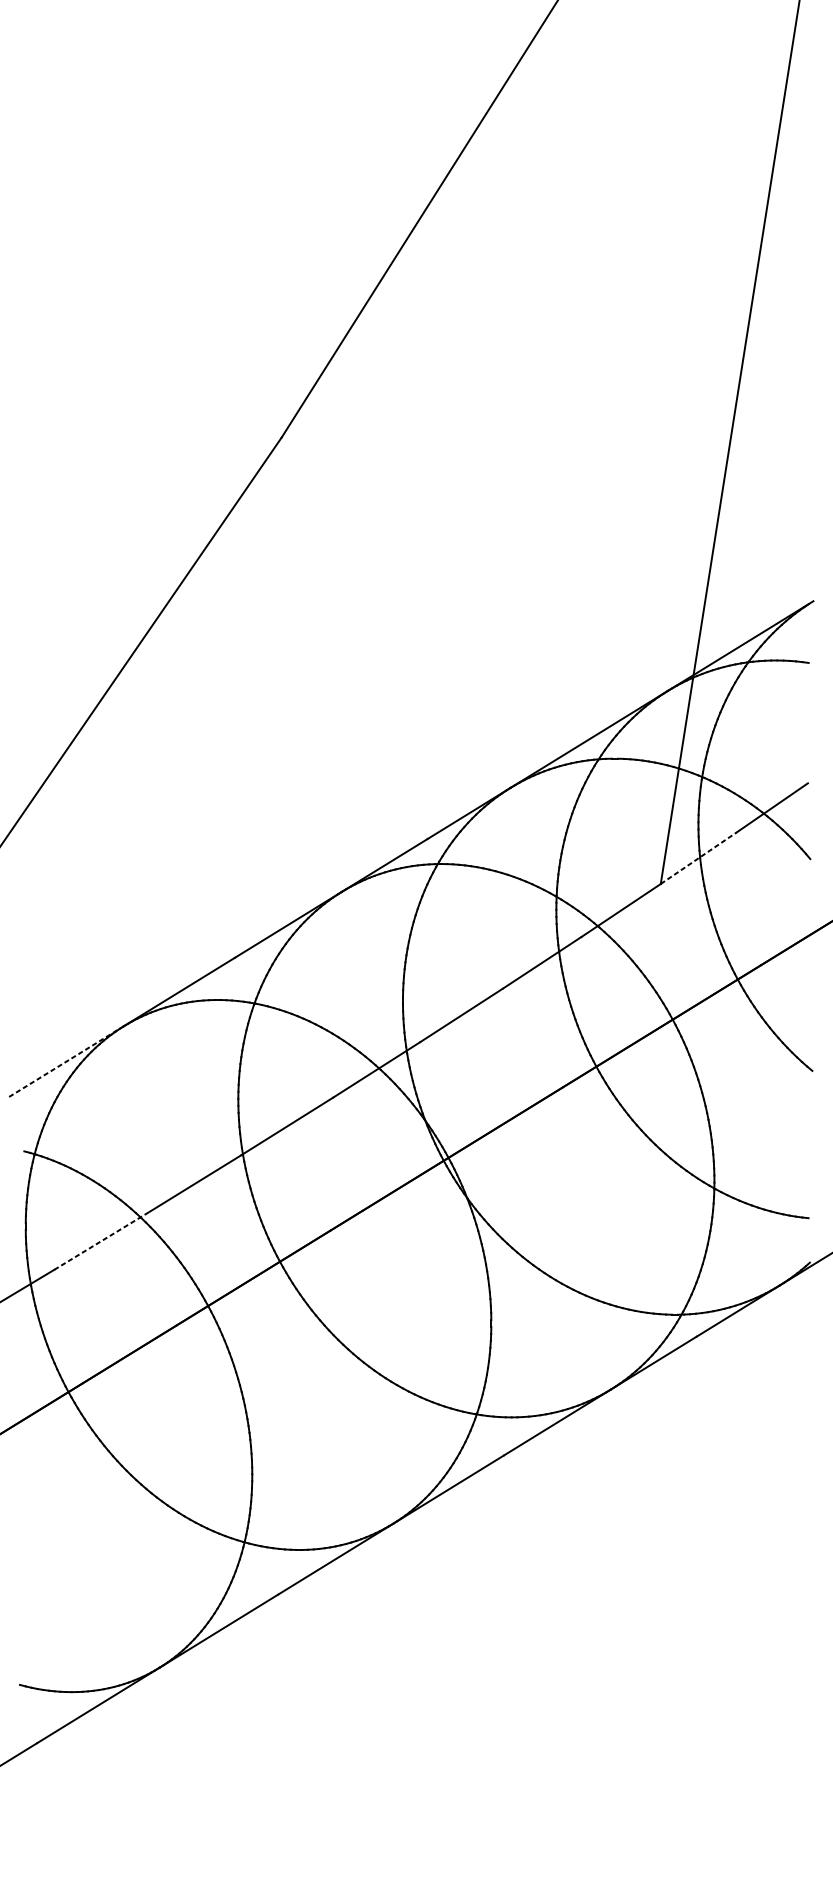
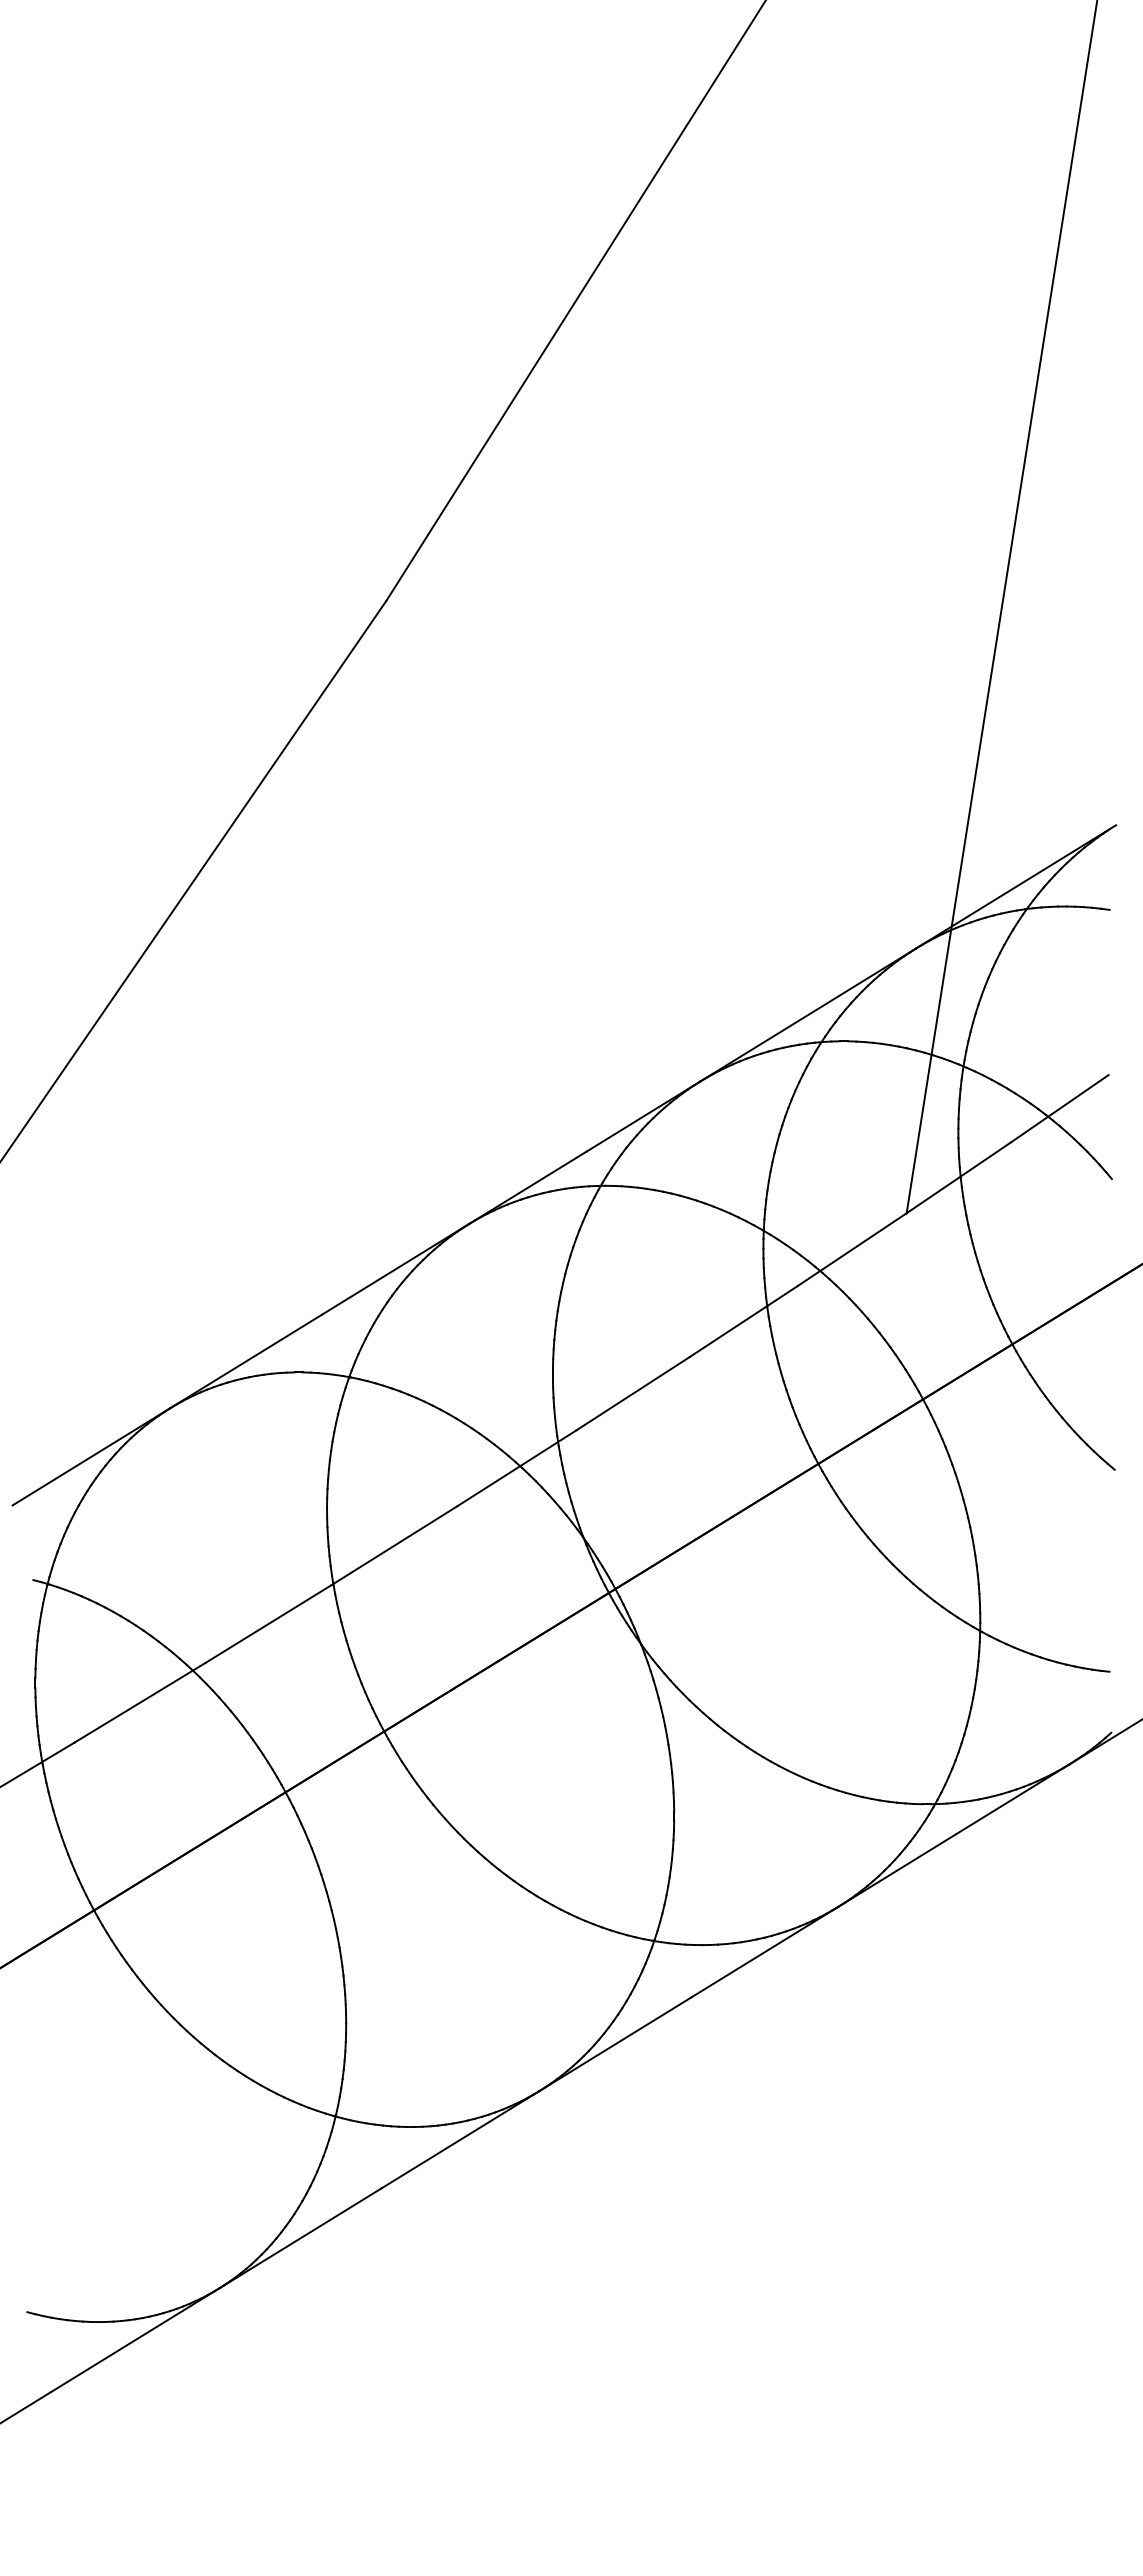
line: (699, 857) -> (959, 1177), dashed -> solid
line: (66, 1061) -> (91, 1456), dashed -> solid
line: (101, 1240) -> (139, 1702), dashed -> solid

